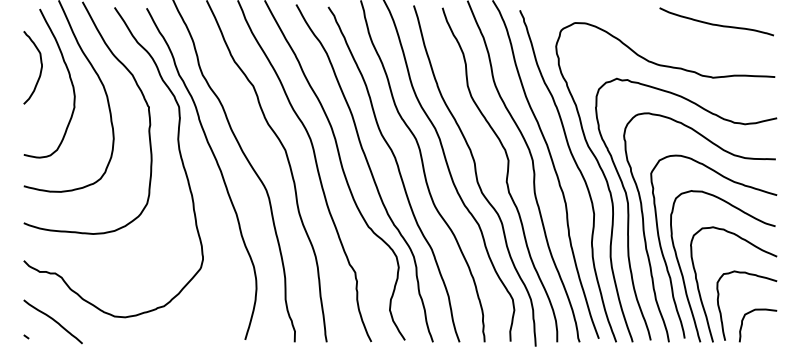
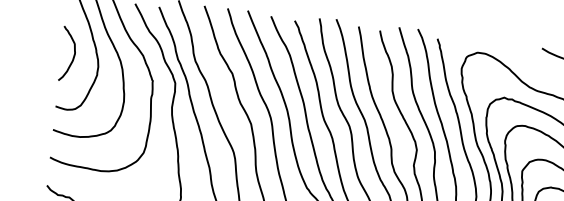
curve: (40, 68) -> (73, 55), moved

